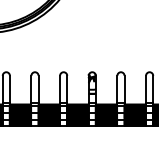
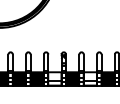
fill: (77, 114) -> (54, 78), removed
fill: (133, 114) -> (89, 78), removed

